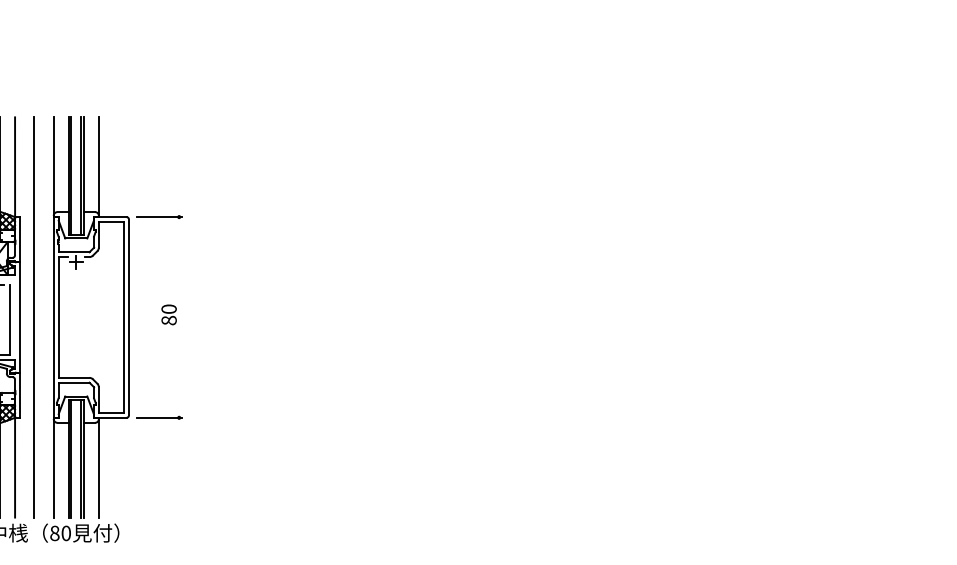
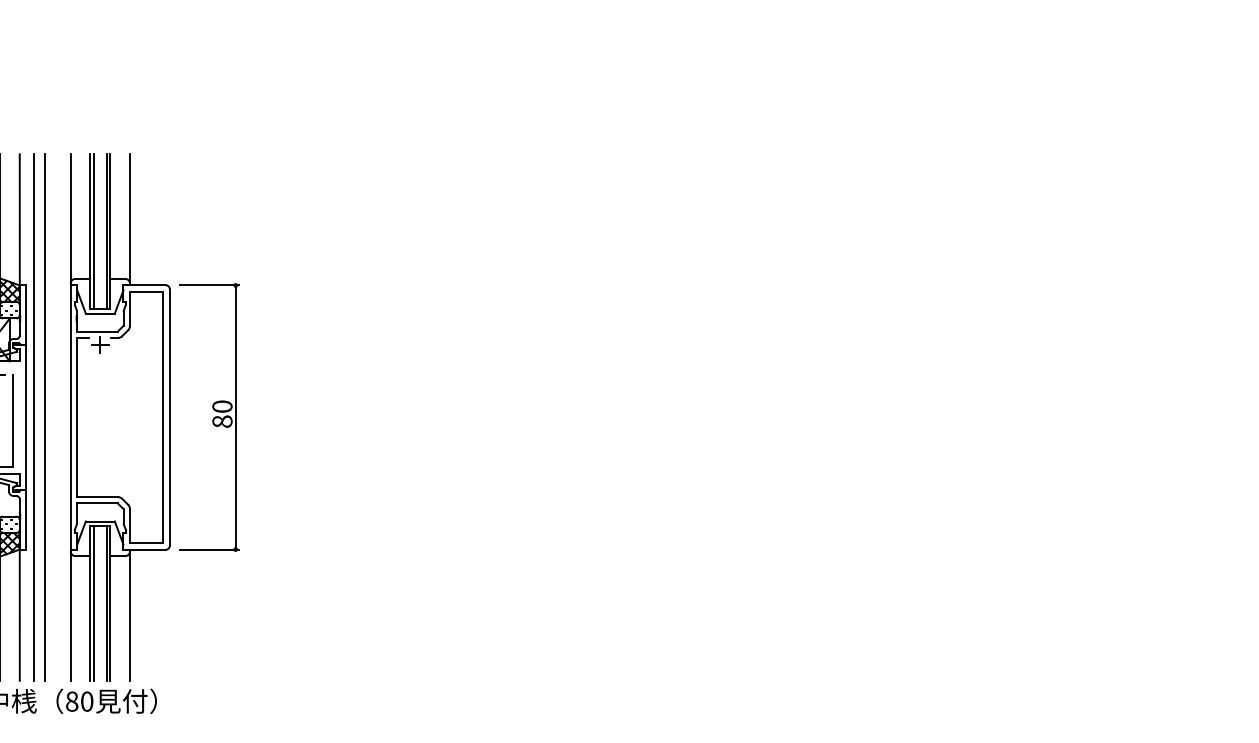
line: (25, 317) -> (33, 417), added
line: (179, 317) -> (236, 417), added

